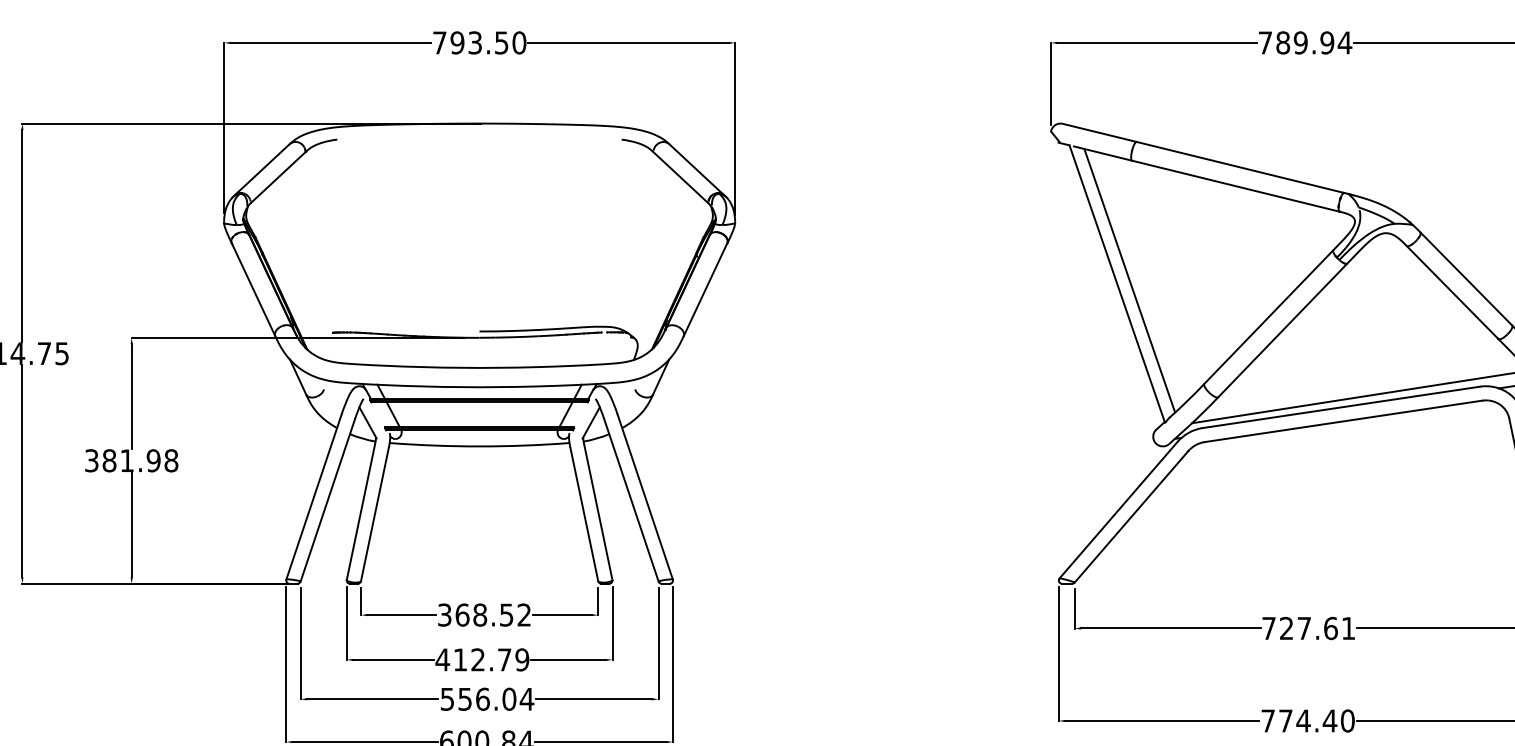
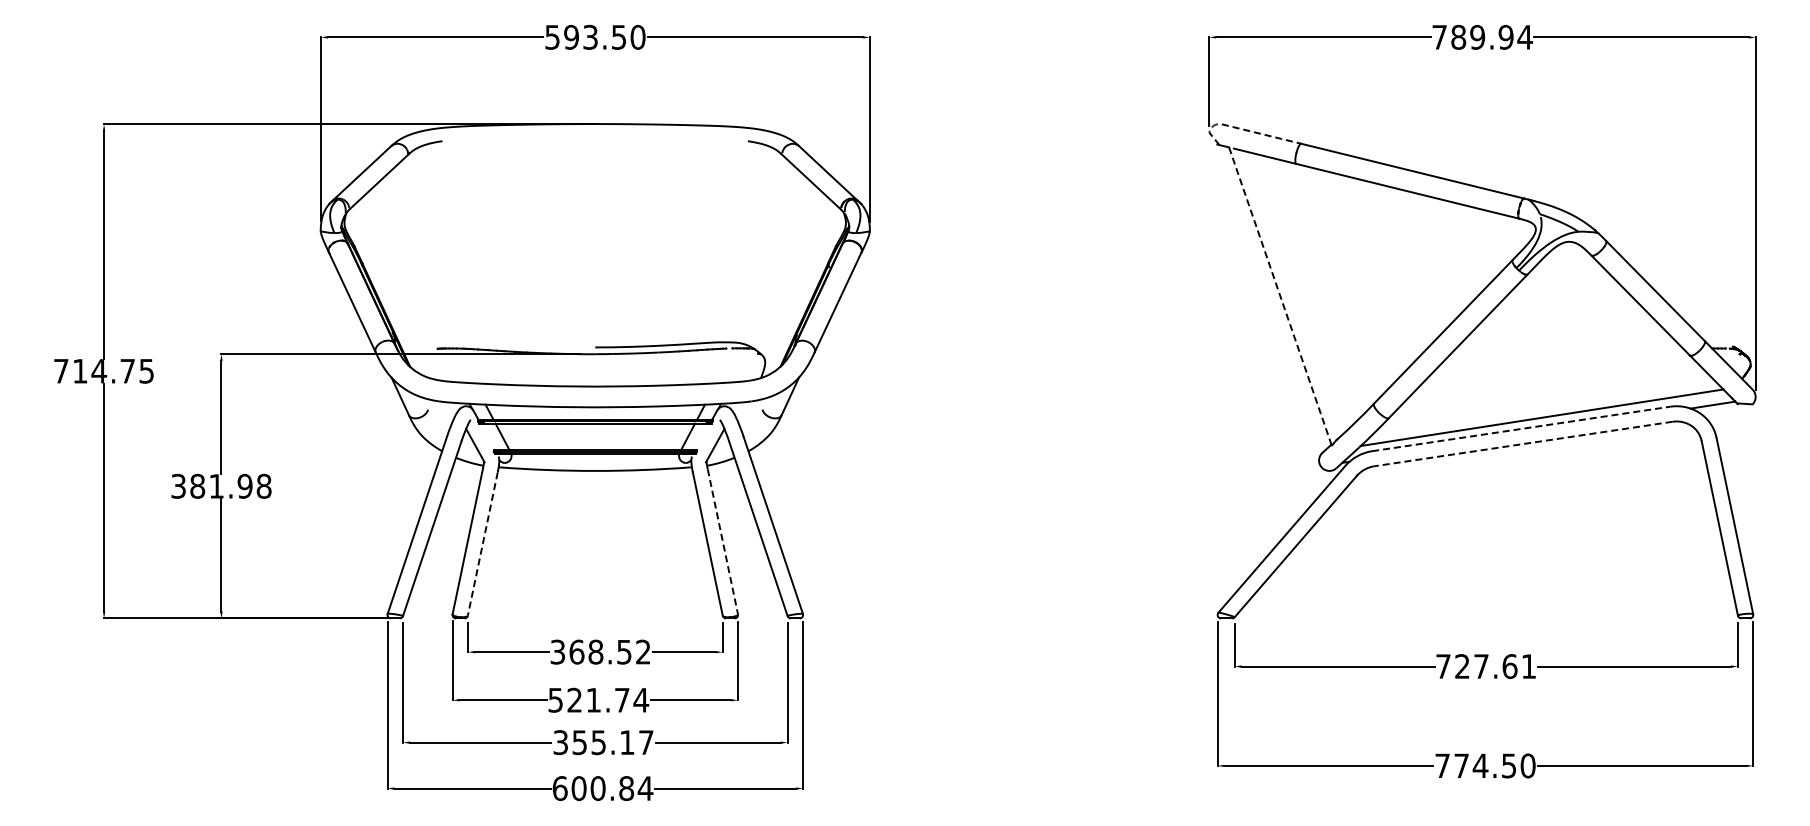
text: (439, 43) -> (552, 37), 793.50 -> 593.50
line: (1077, 127) -> (1237, 128), solid -> dashed
line: (1129, 280) -> (1293, 292), removed
line: (1117, 284) -> (1280, 296), solid -> dashed
line: (1341, 406) -> (1521, 428), solid -> dashed
line: (1343, 421) -> (1523, 444), solid -> dashed
line: (597, 513) -> (722, 542), solid -> dashed
line: (374, 514) -> (482, 544), solid -> dashed
text: (482, 659) -> (598, 699), 412.79 -> 521.74
text: (488, 699) -> (604, 742), 556.04 -> 355.17
text: (1329, 720) -> (1508, 765), 774.40 -> 774.50

